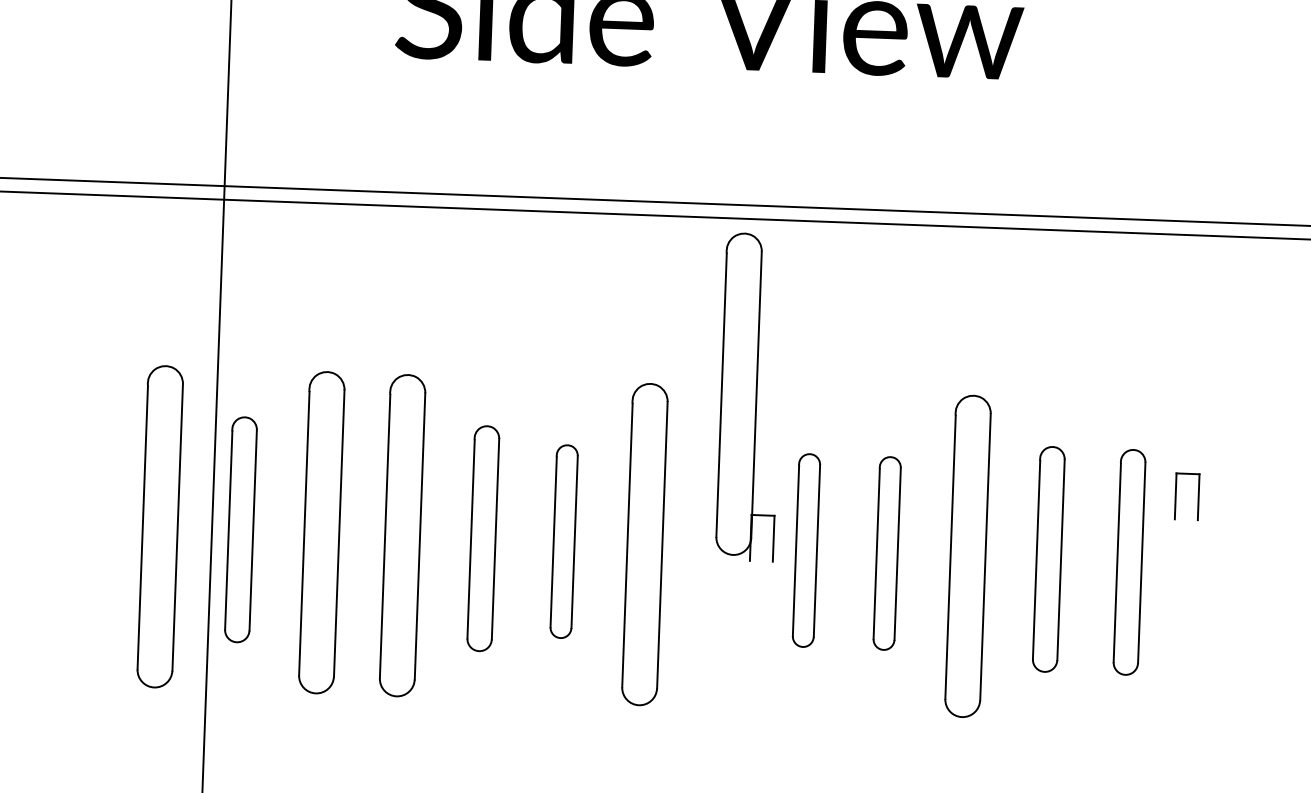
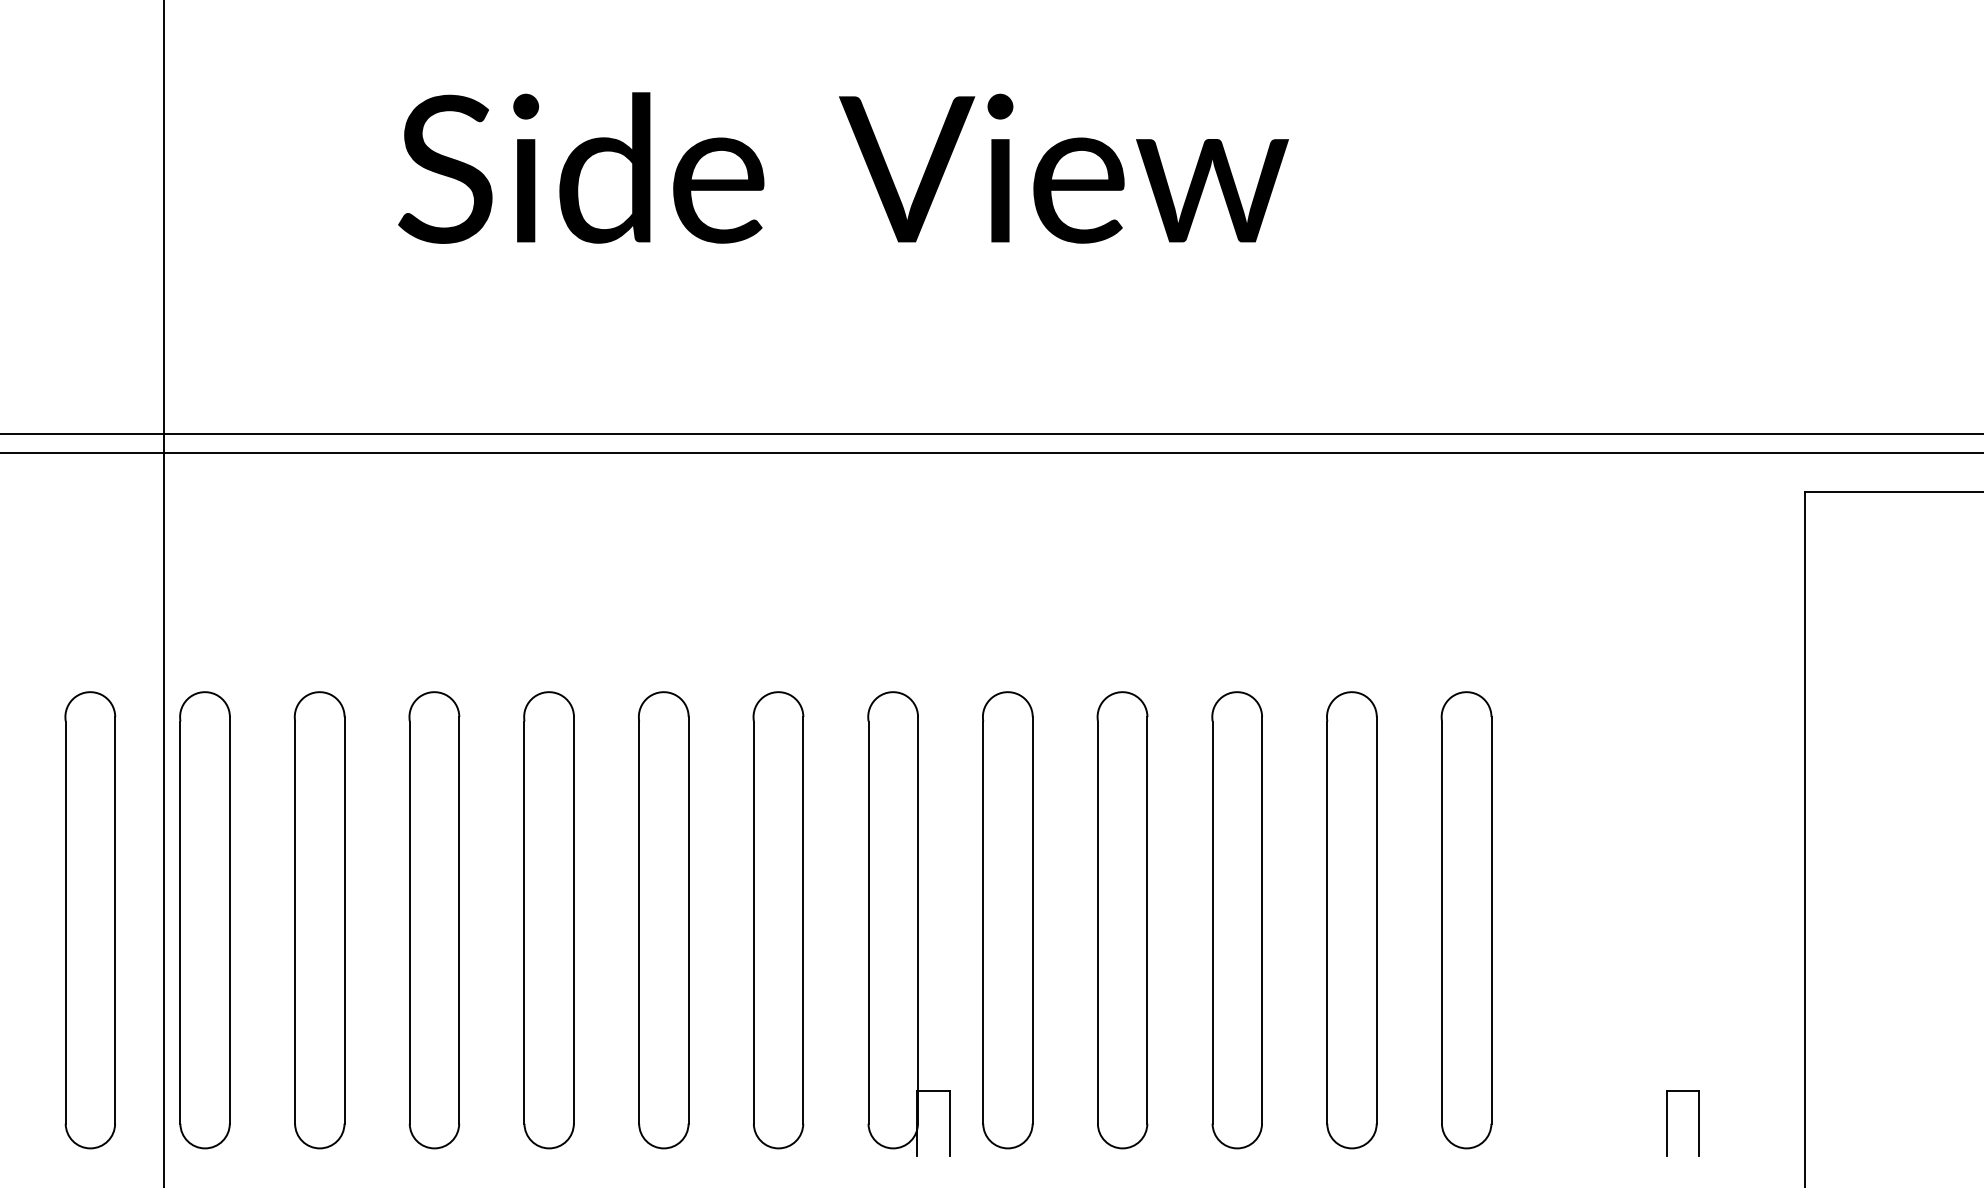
part: (749, 396) -> (908, 923), moved
part: (1176, 496) -> (1667, 1123), moved
part: (240, 529) -> (204, 920), size x1.43
part: (482, 538) -> (548, 920), size x1.43
part: (563, 541) -> (663, 920), size x1.67
part: (806, 550) -> (1007, 920), size x1.67
part: (887, 553) -> (1122, 920), size x1.67
part: (1048, 559) -> (1351, 920), size x1.43
part: (1129, 562) -> (1466, 920), size x1.43

